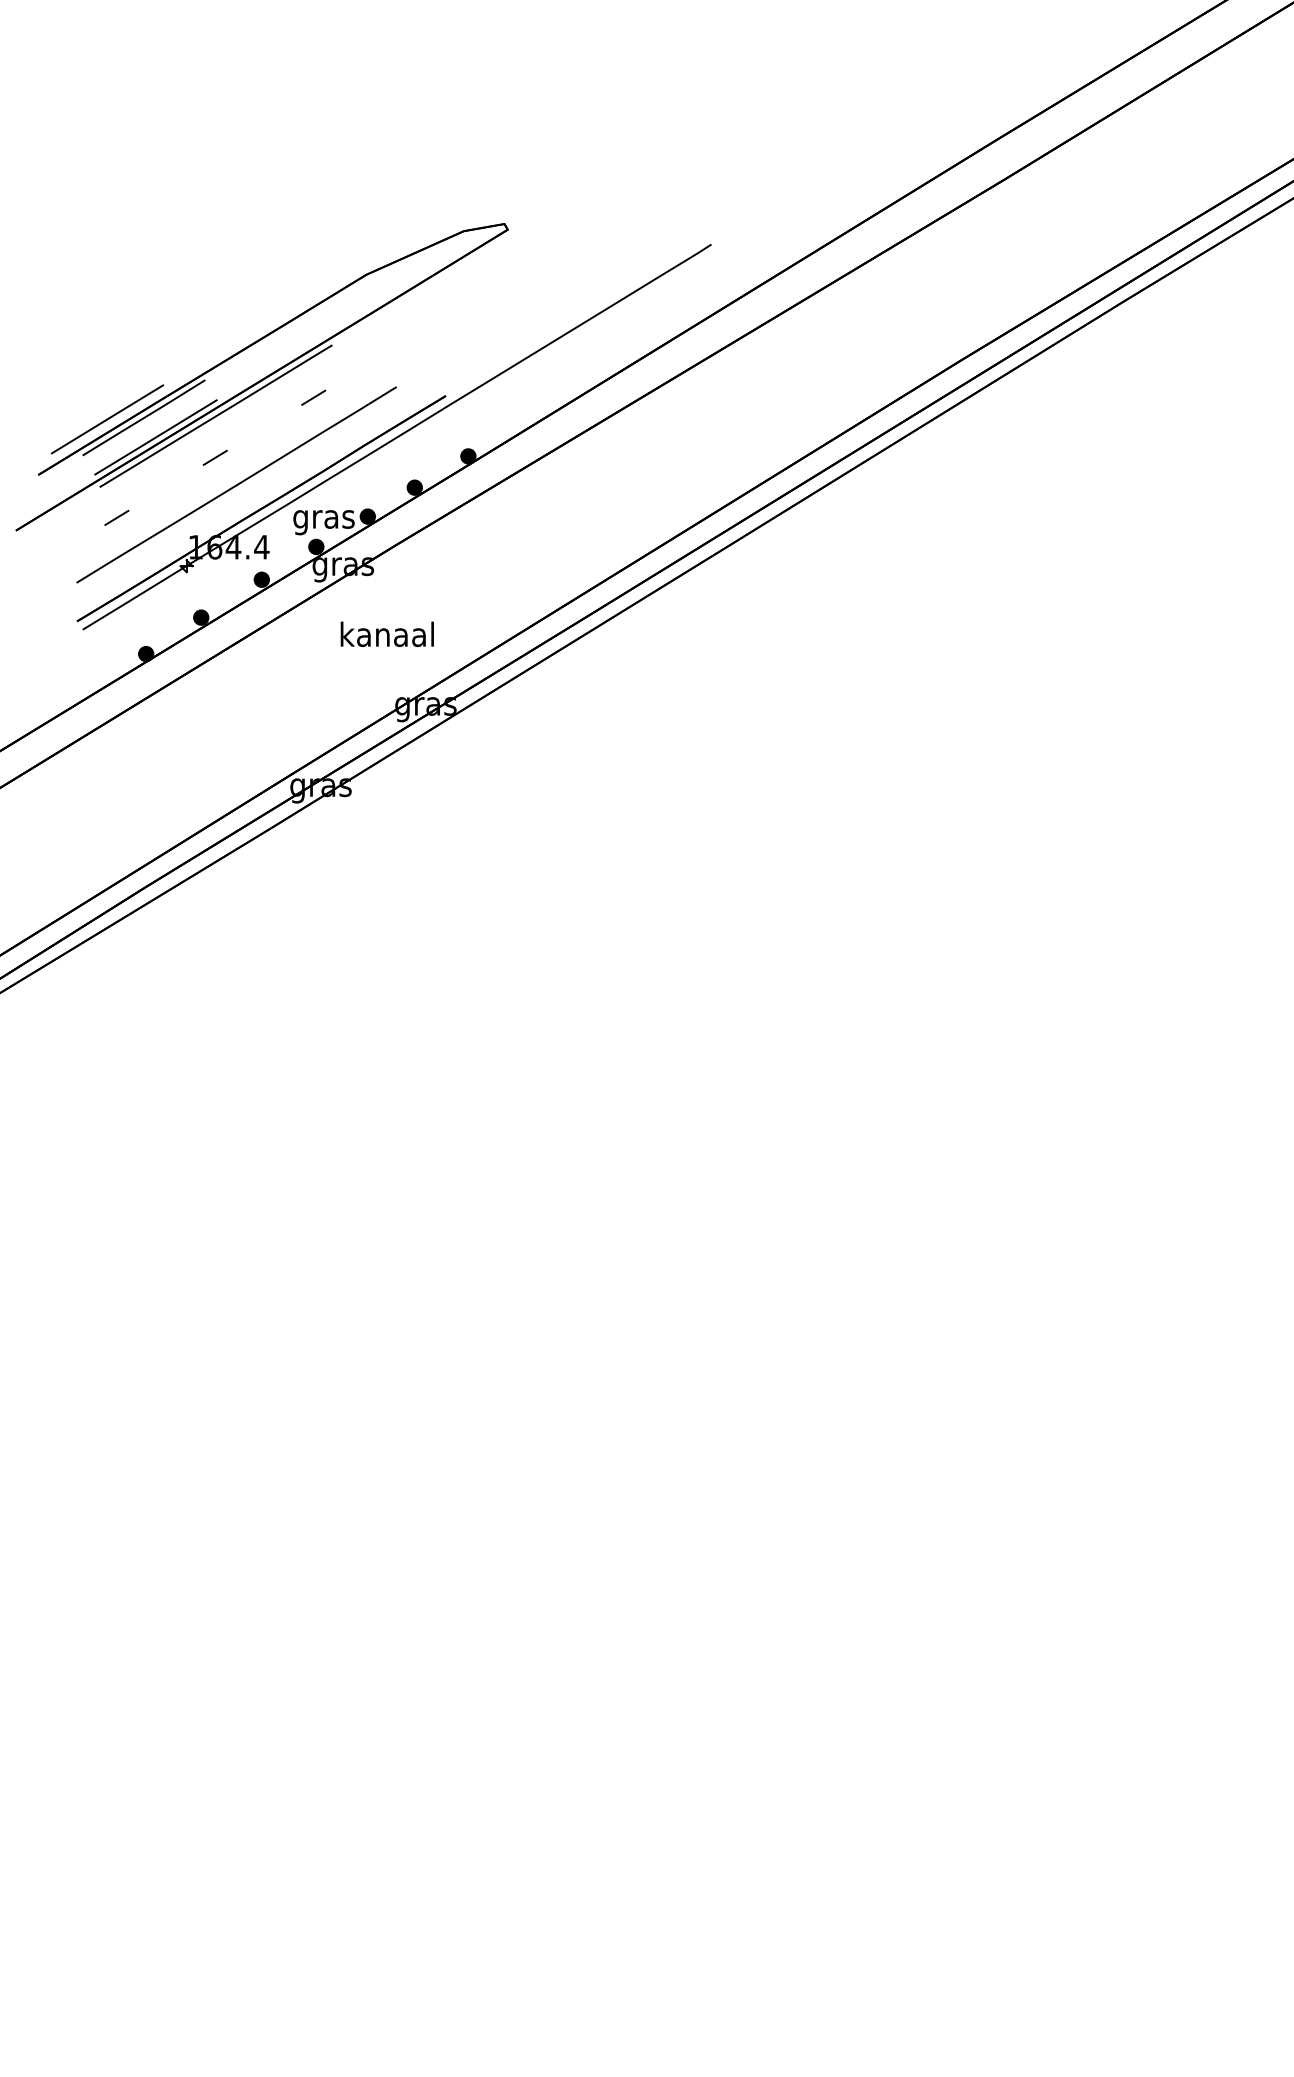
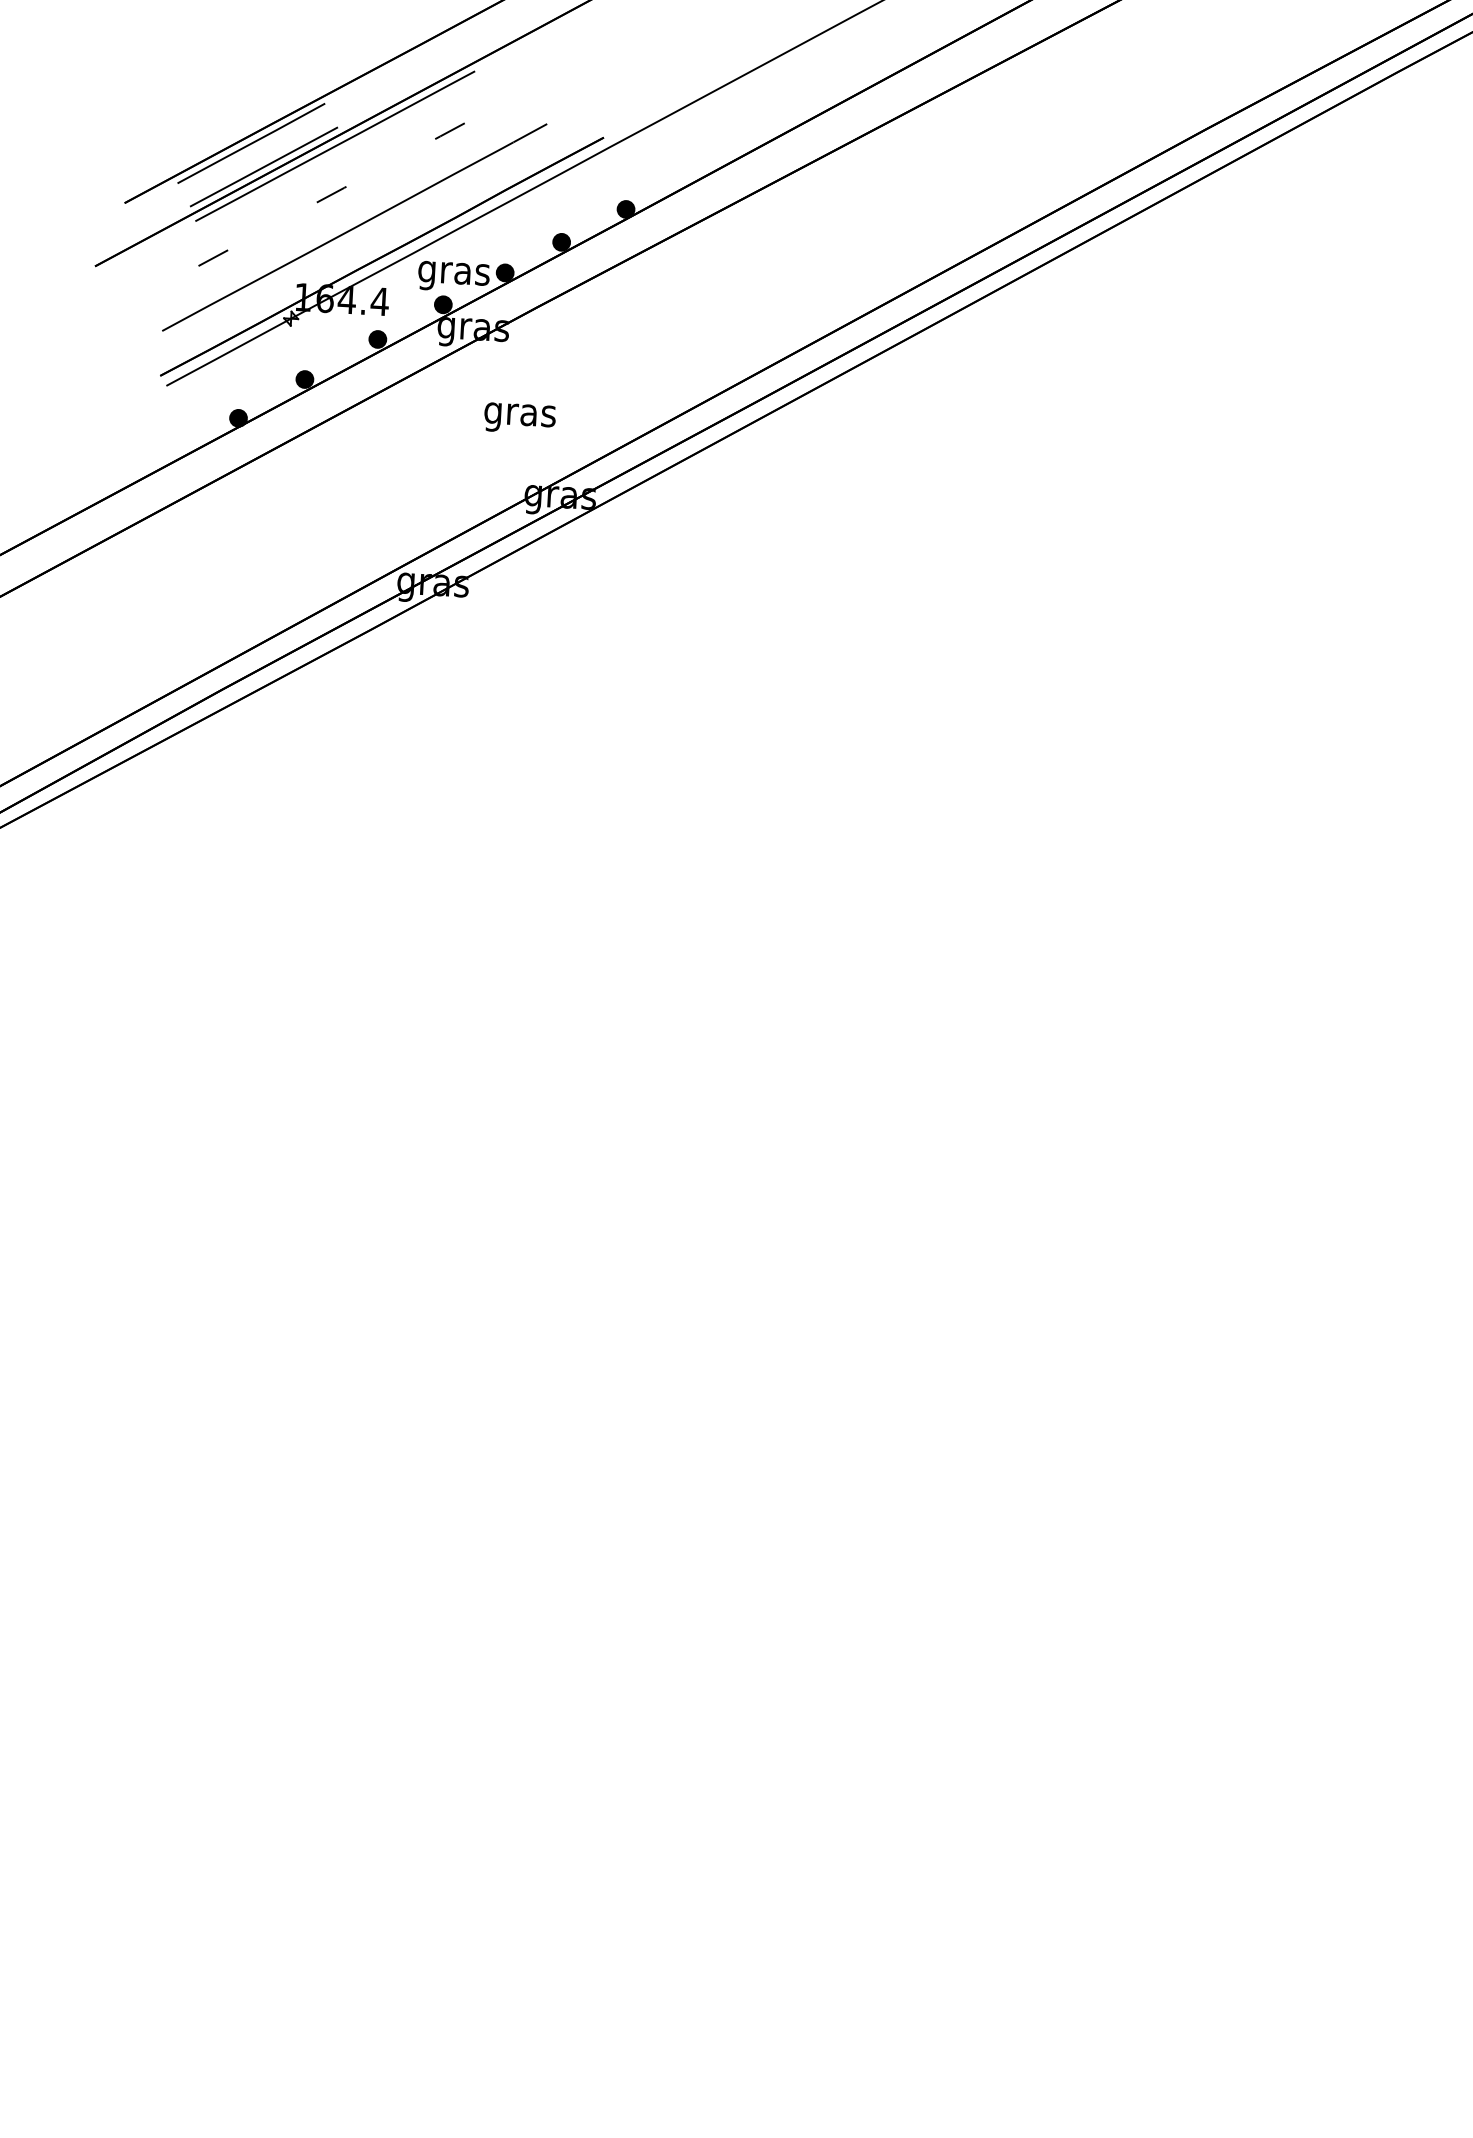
line: (107, 419) -> (208, 143), removed
text: (386, 637) -> (519, 414), kanaal -> gras

